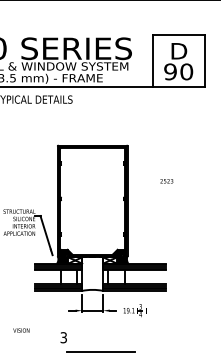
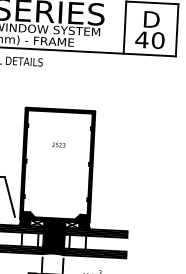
text: (170, 71) -> (142, 39), 90 -> 40
text: (166, 181) -> (58, 145), moved
hatch: (92, 273) -> (53, 237), added

